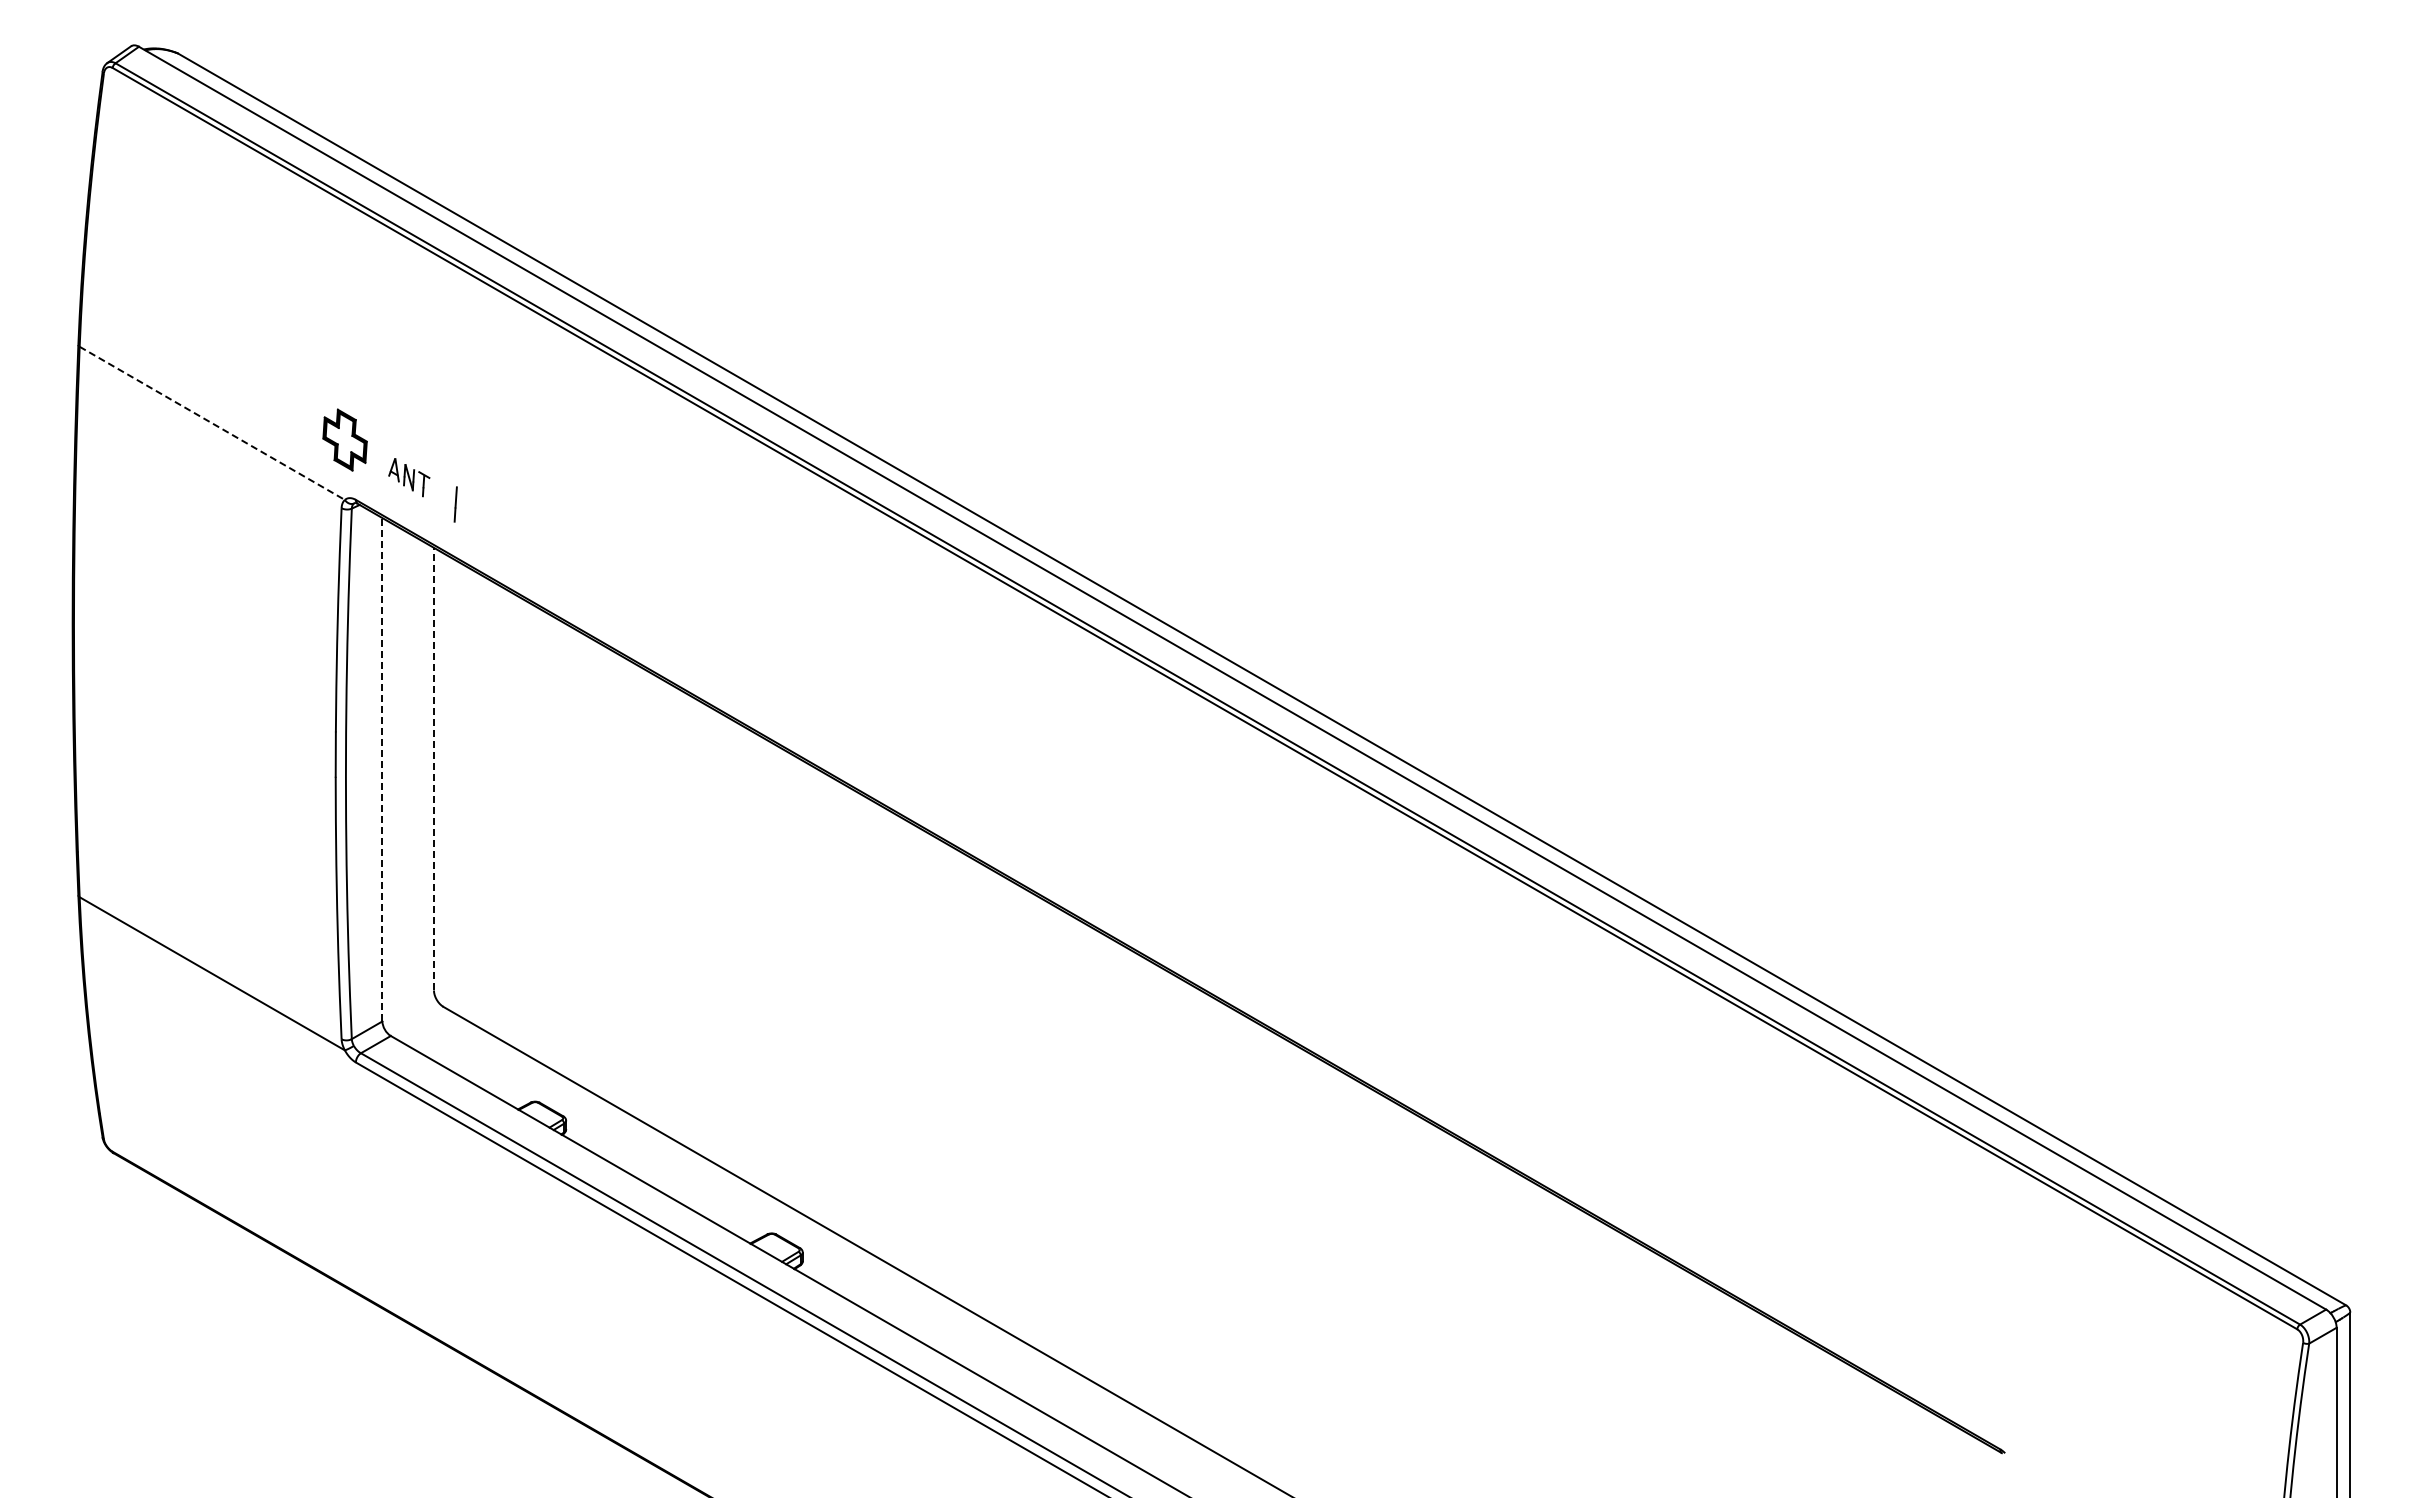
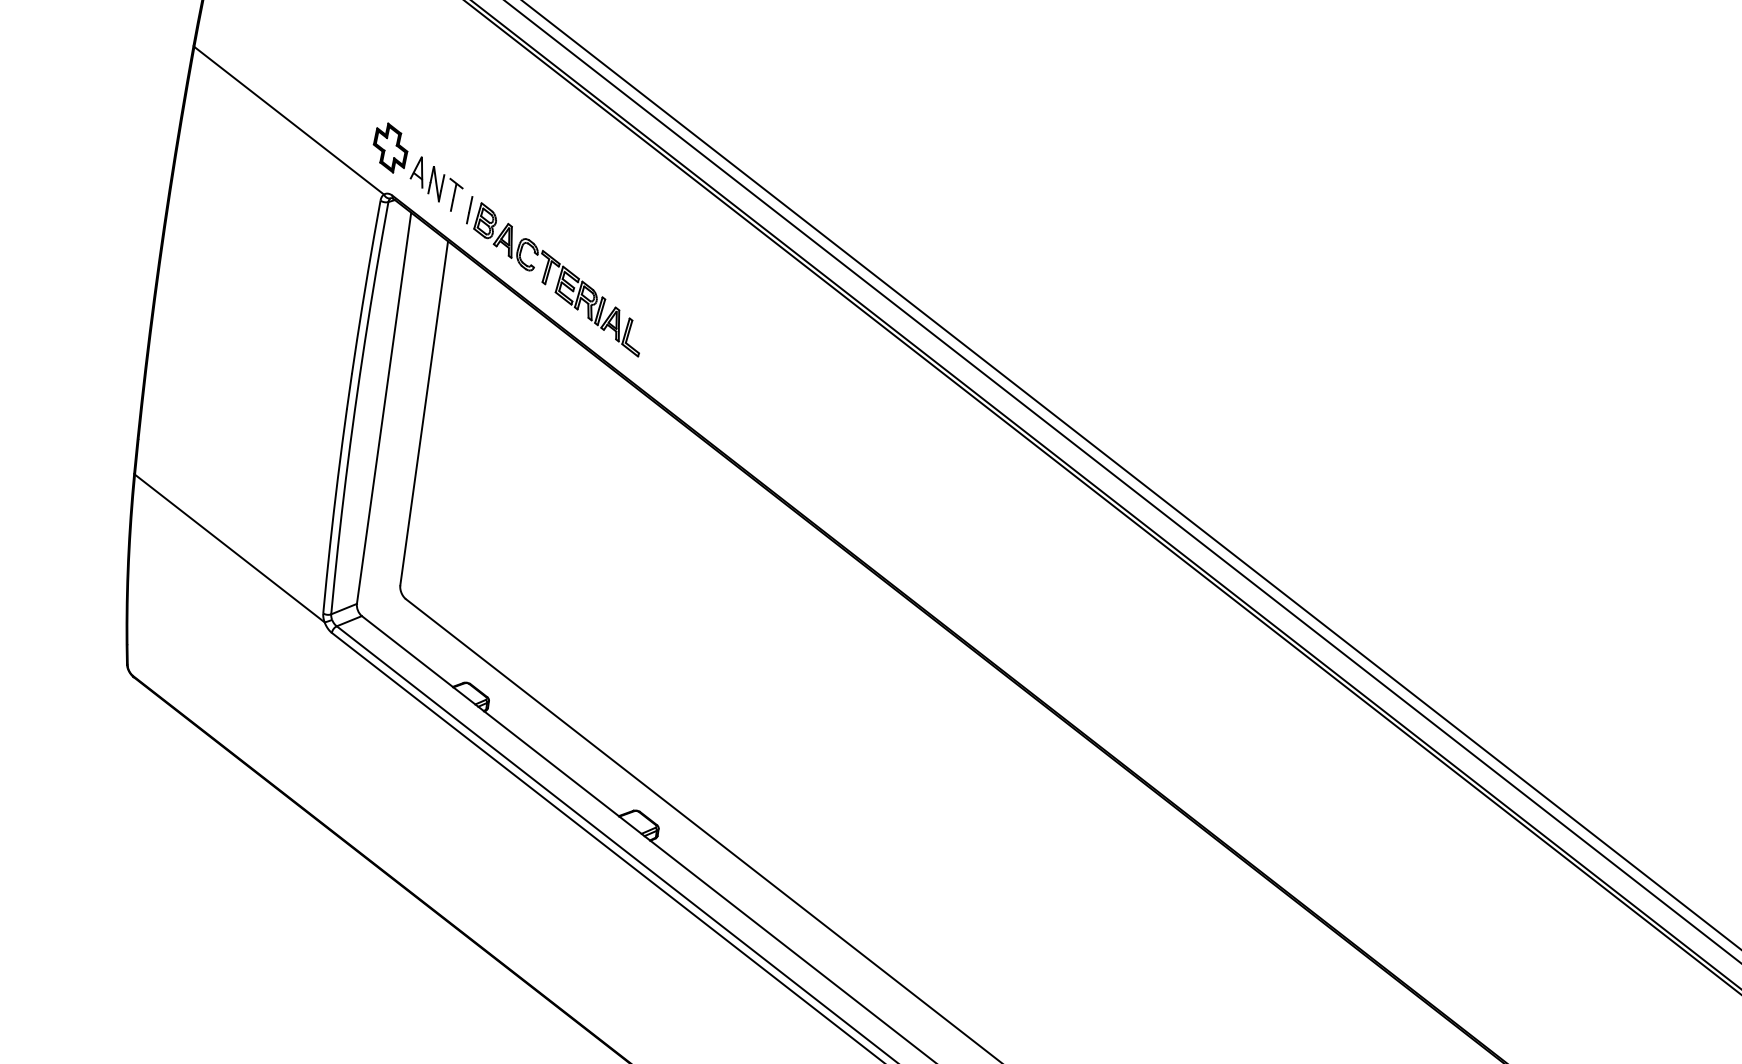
line: (212, 423) -> (289, 120), dashed -> solid
part: (408, 477) -> (435, 183), size x1.67
part: (579, 576) -> (558, 279), added
line: (433, 768) -> (423, 412), dashed -> solid
line: (382, 769) -> (384, 408), dashed -> solid

